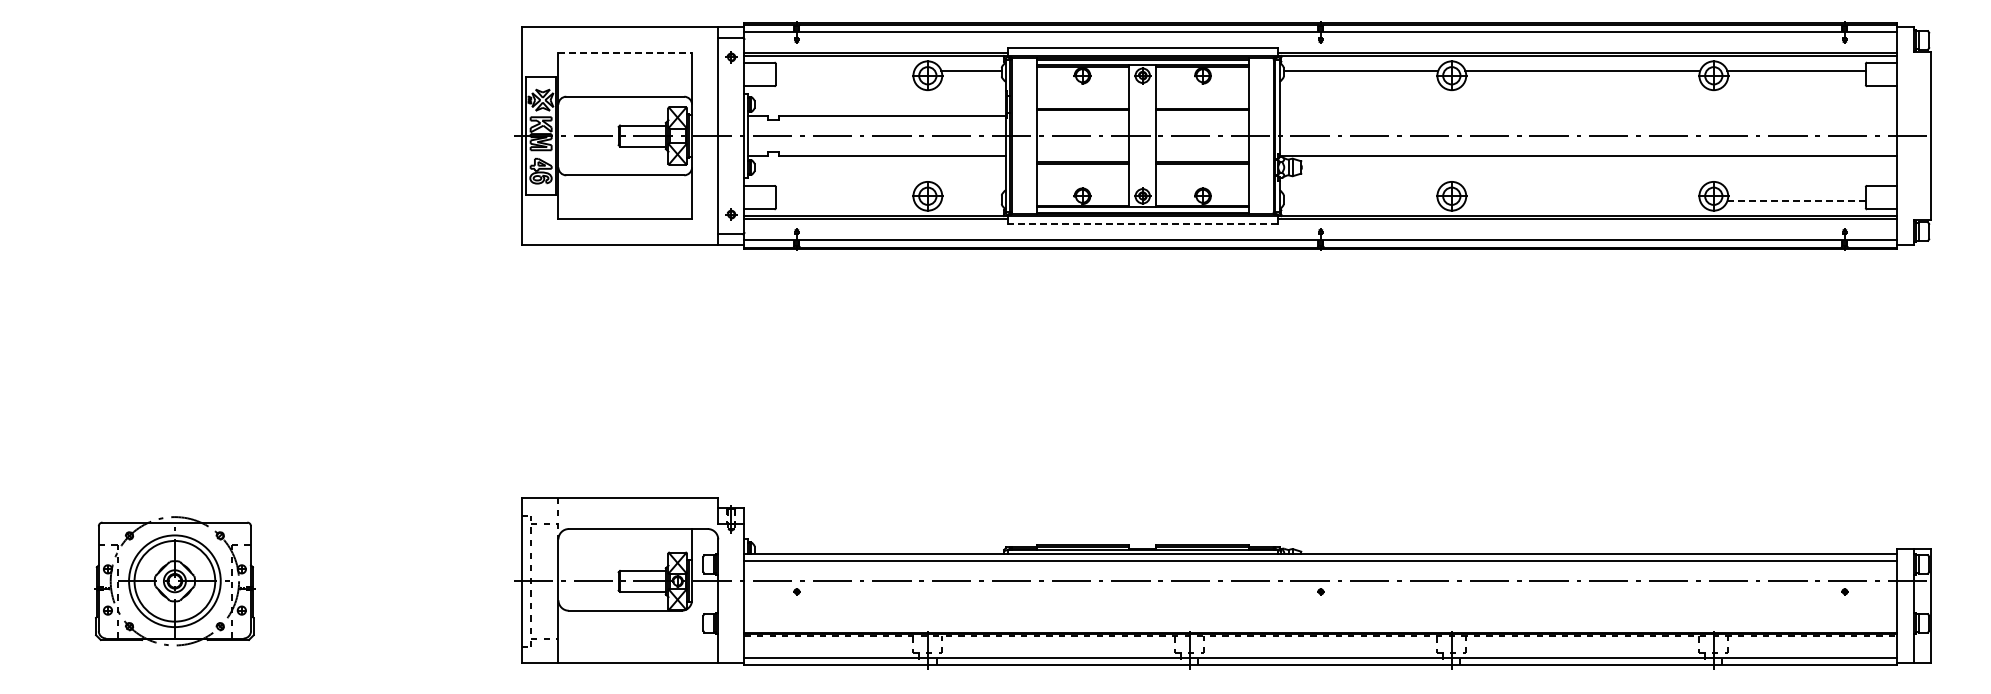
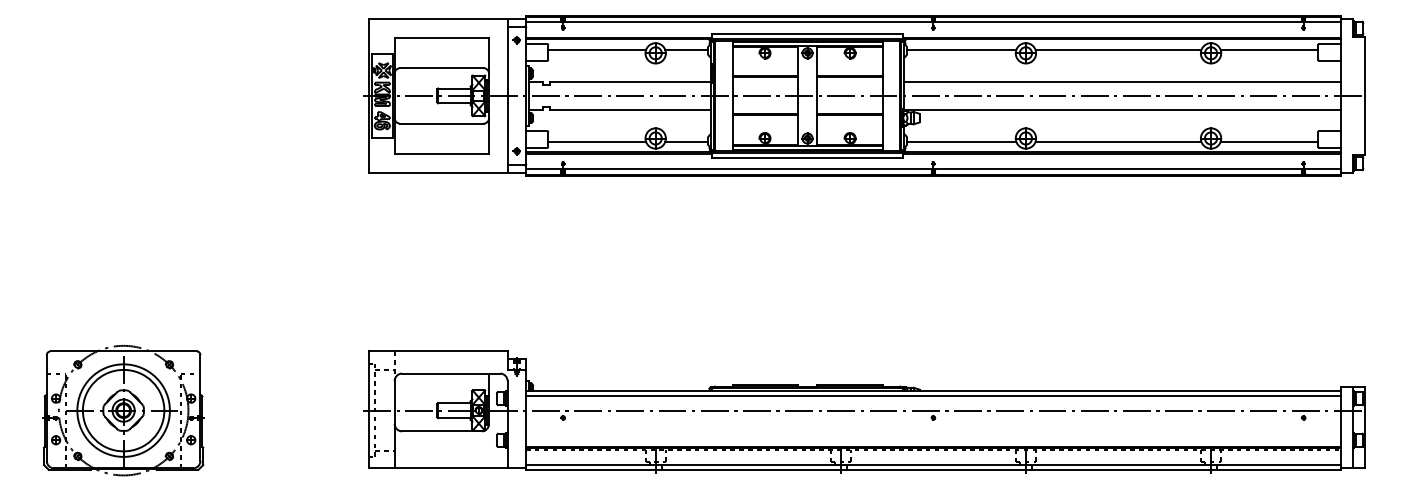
line: (625, 53) -> (442, 37), dashed -> solid
line: (844, 71) -> (596, 50), added
line: (1588, 116) -> (1122, 82), added
line: (844, 200) -> (596, 141), added
line: (971, 200) -> (686, 141), added
line: (1360, 200) -> (961, 141), added
line: (1582, 200) -> (1118, 141), added
line: (1797, 200) -> (1270, 141), dashed -> solid
line: (1142, 223) -> (807, 157), dashed -> solid
part: (174, 580) -> (123, 409), size x1.43

